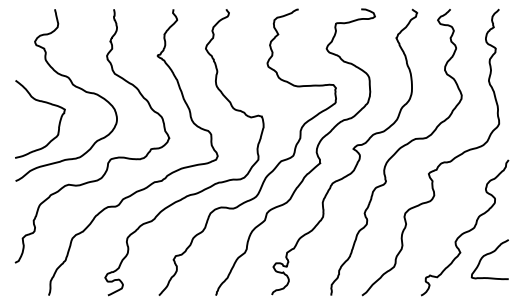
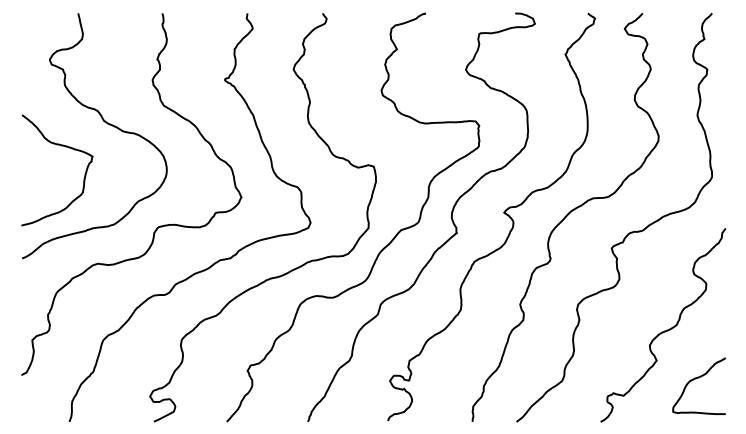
curve: (487, 255) -> (695, 380), moved

